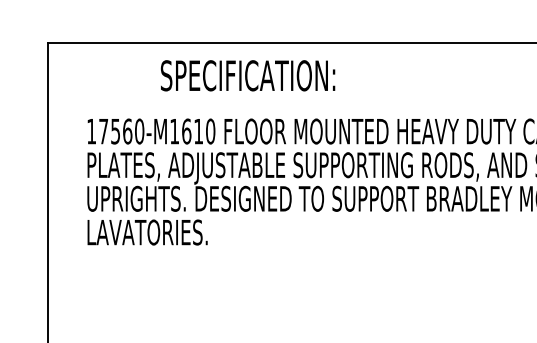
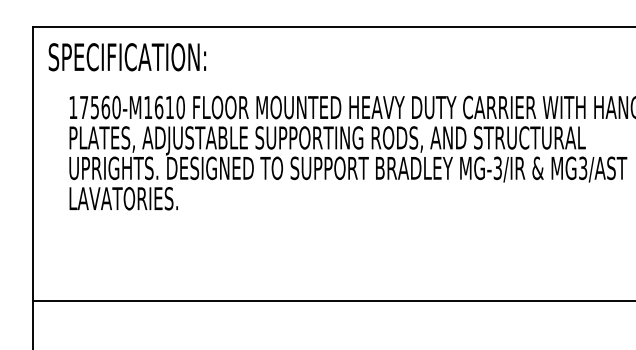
text: (248, 76) -> (127, 57), moved

